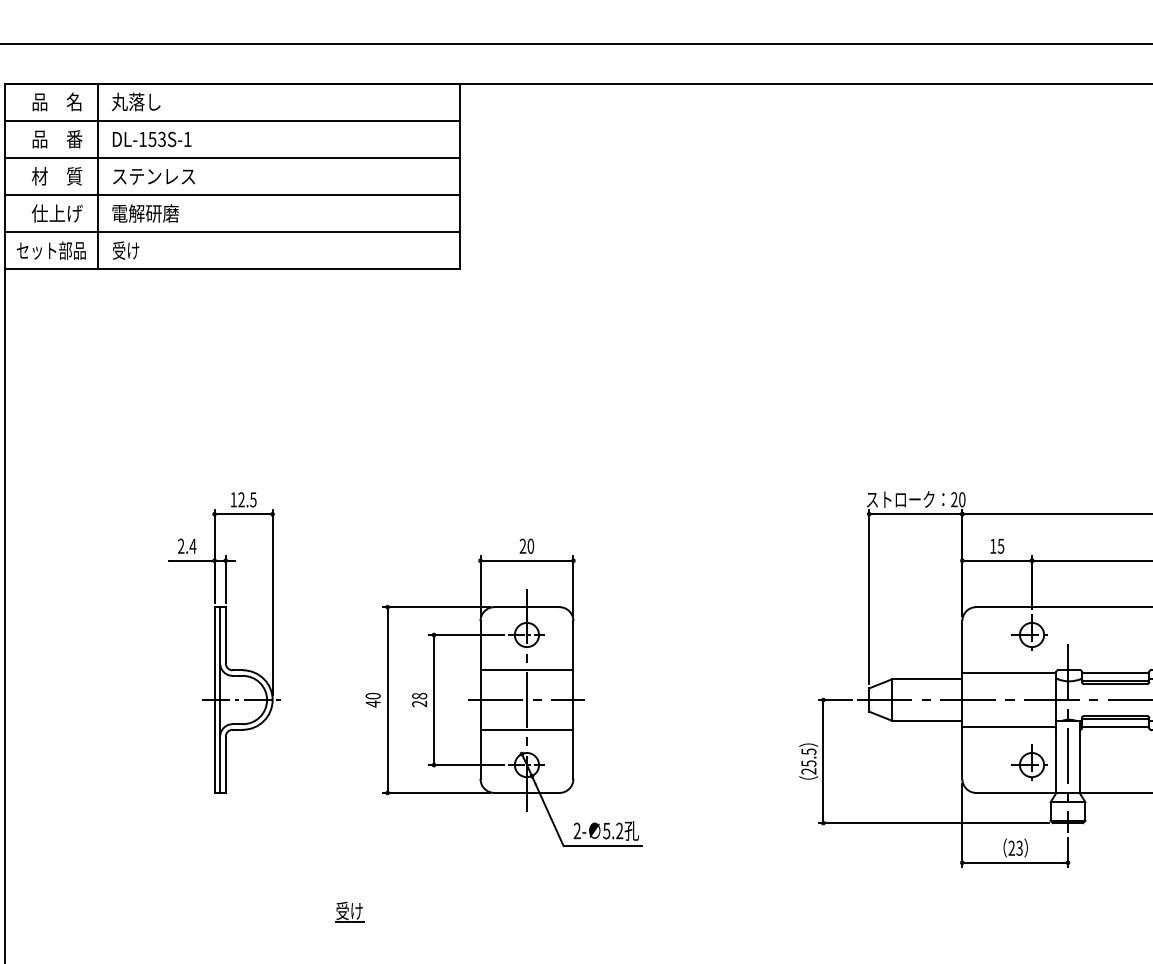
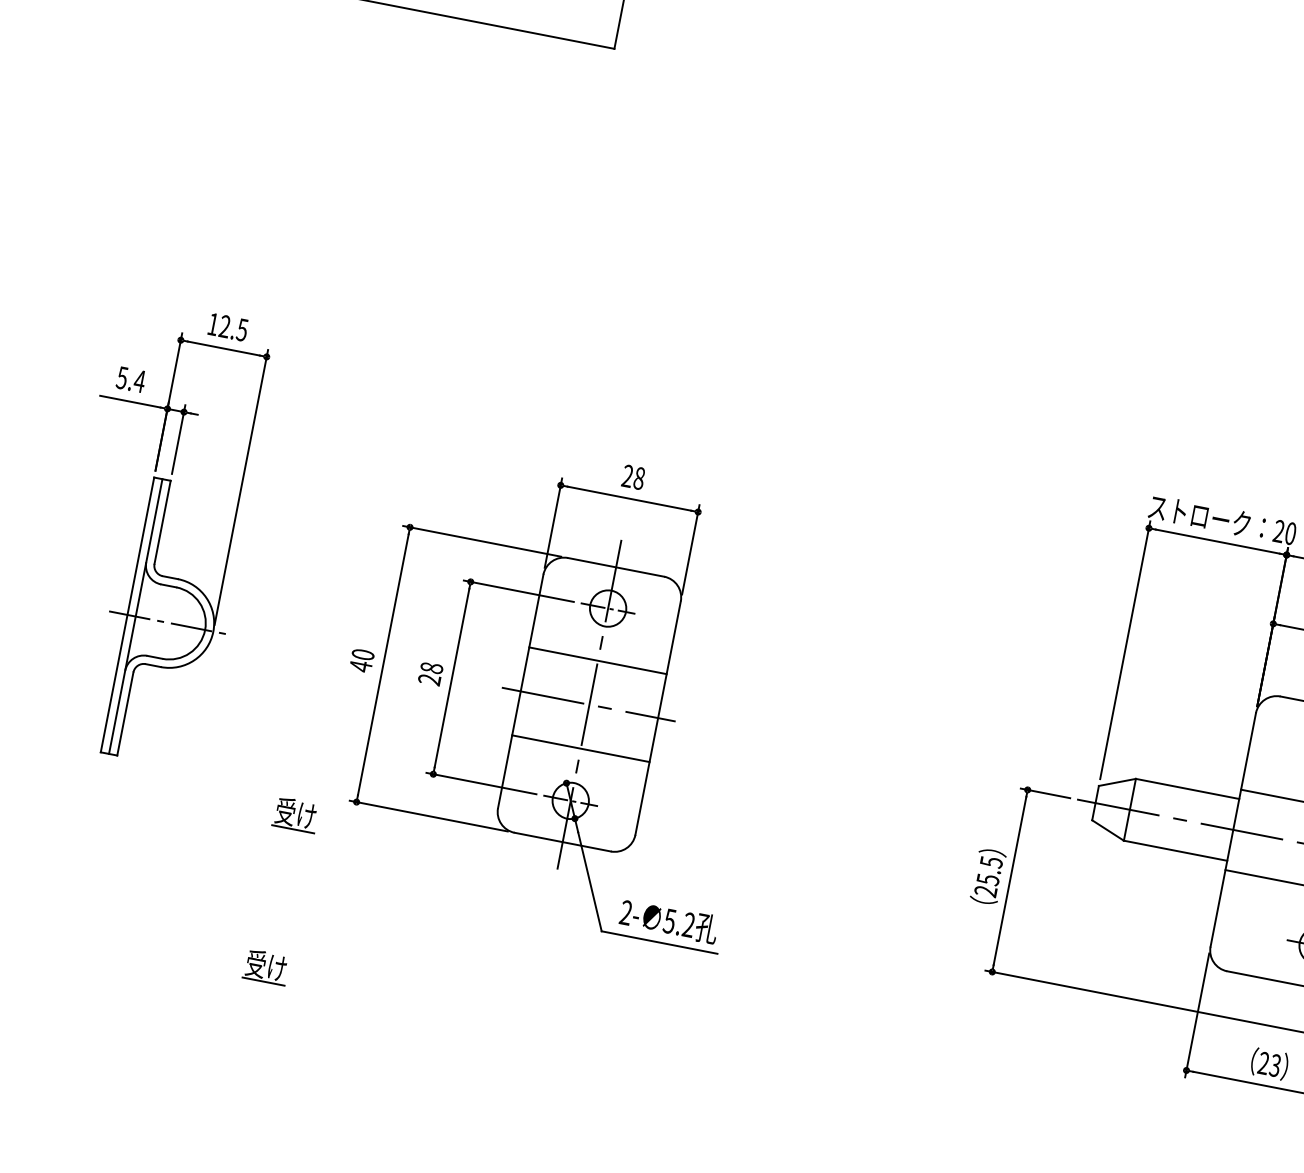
text: (181, 545) -> (122, 376), 2.4 -> 5.4
text: (530, 546) -> (638, 478), 20 -> 28
part: (349, 808) -> (295, 814), added

